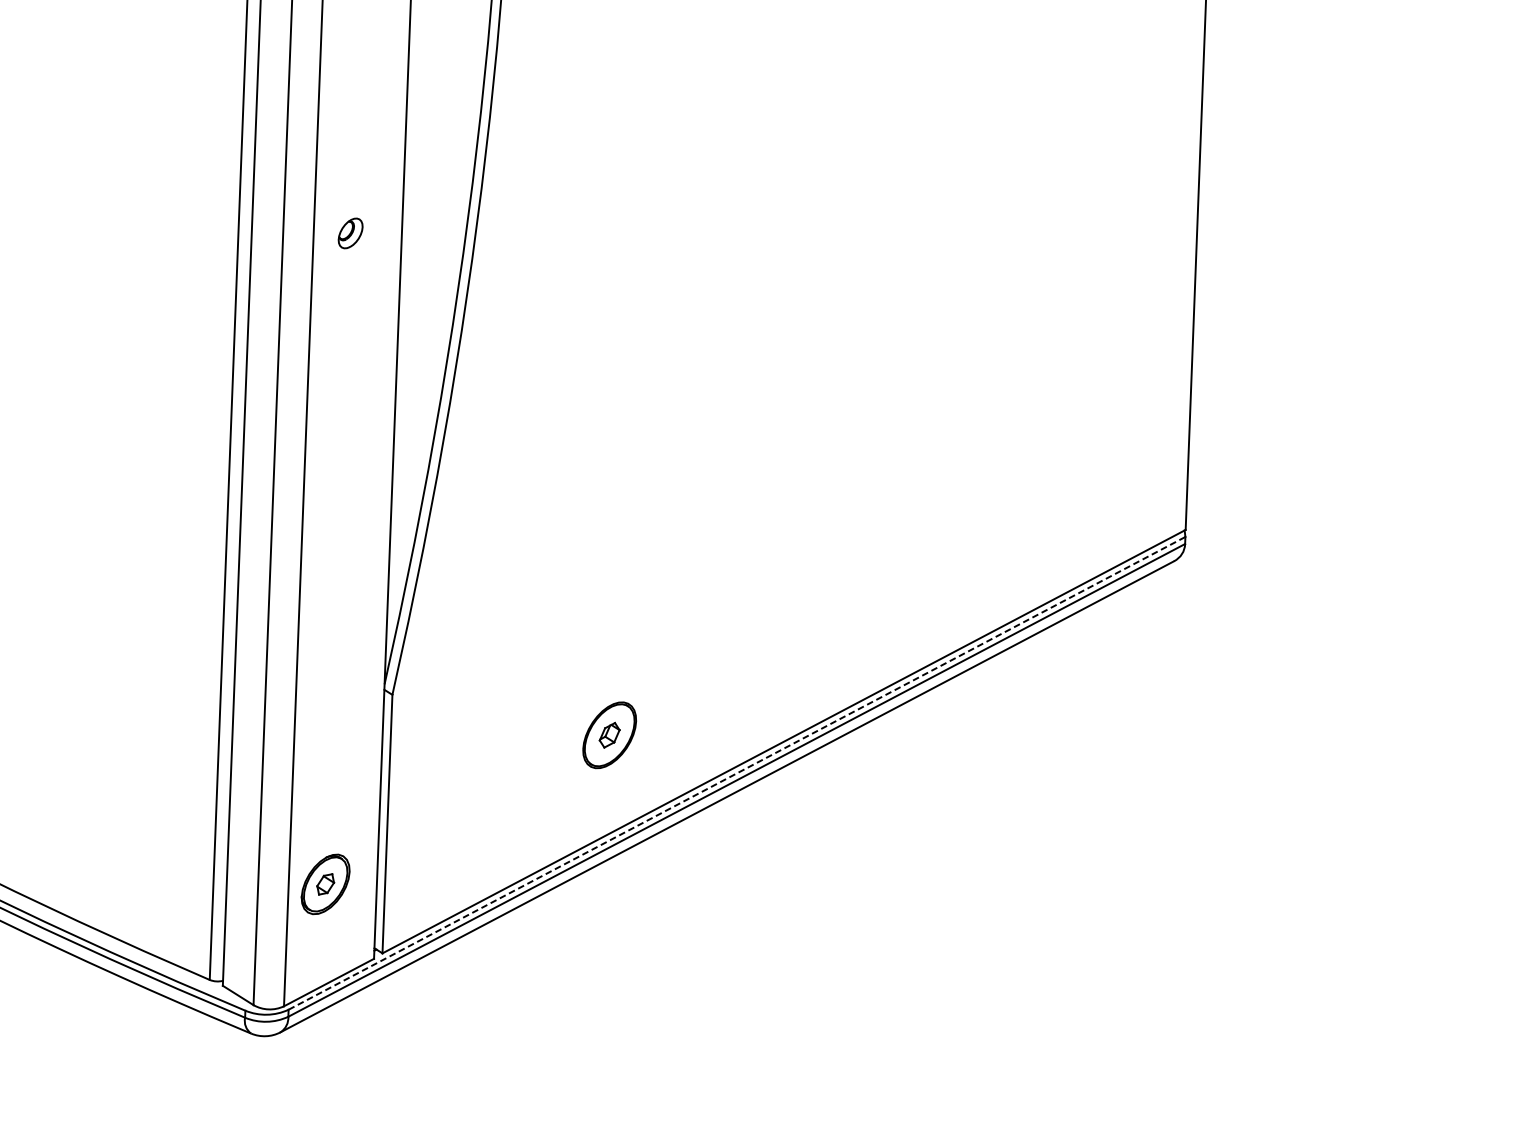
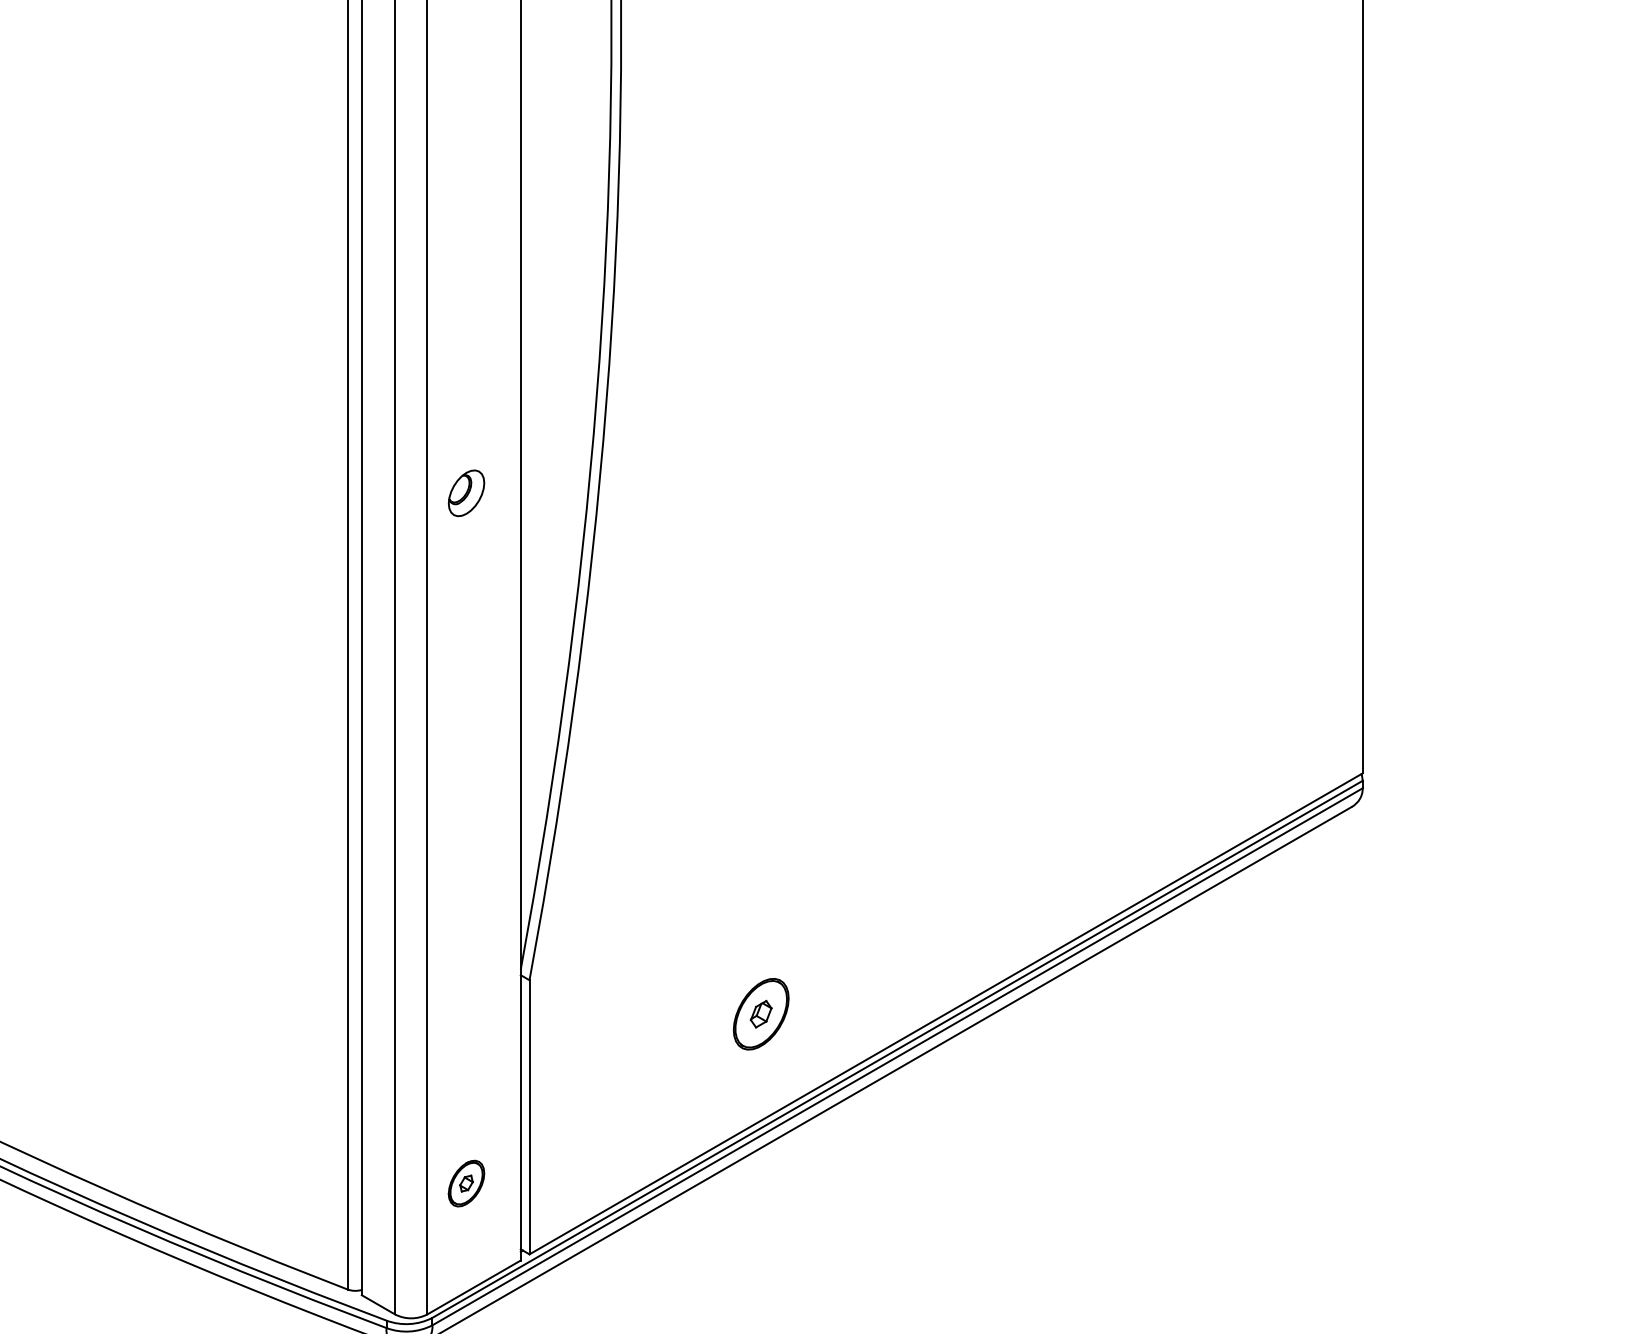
part: (350, 233) -> (466, 493), size x1.43
line: (737, 773) -> (898, 1049), dashed -> solid
part: (325, 884) -> (466, 1183), size x0.71

